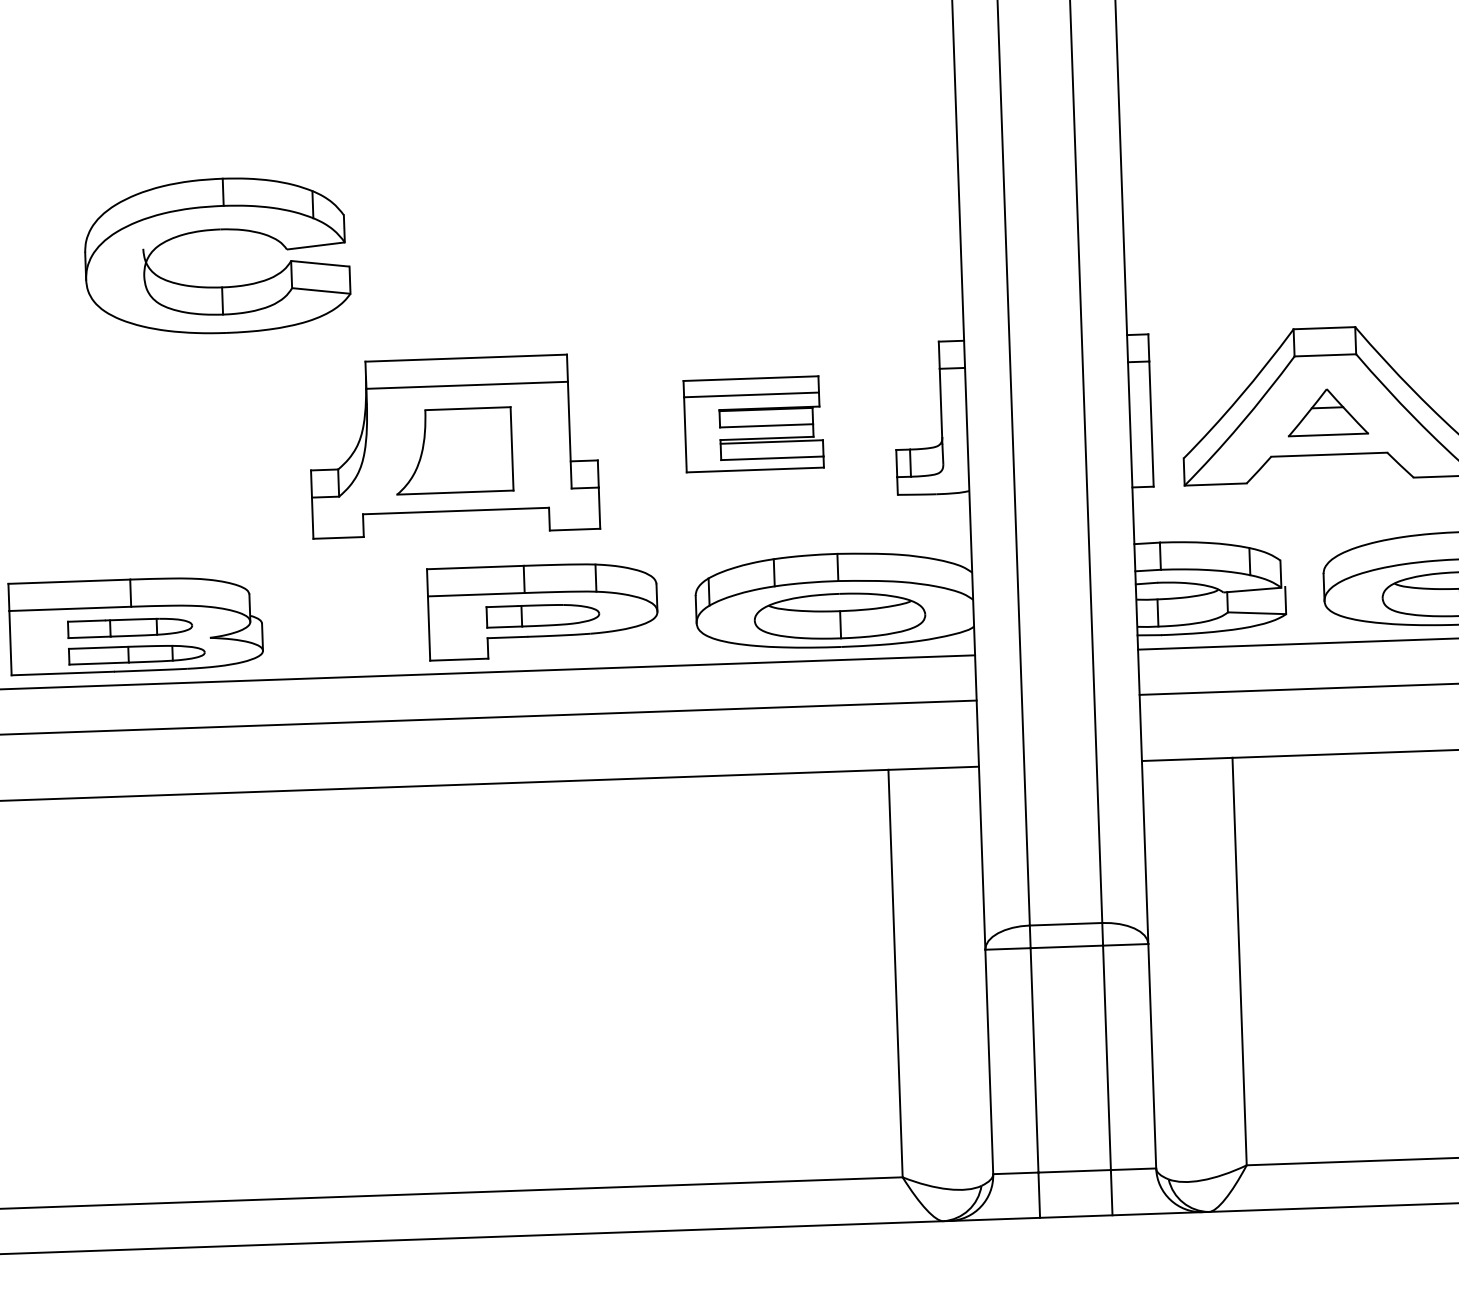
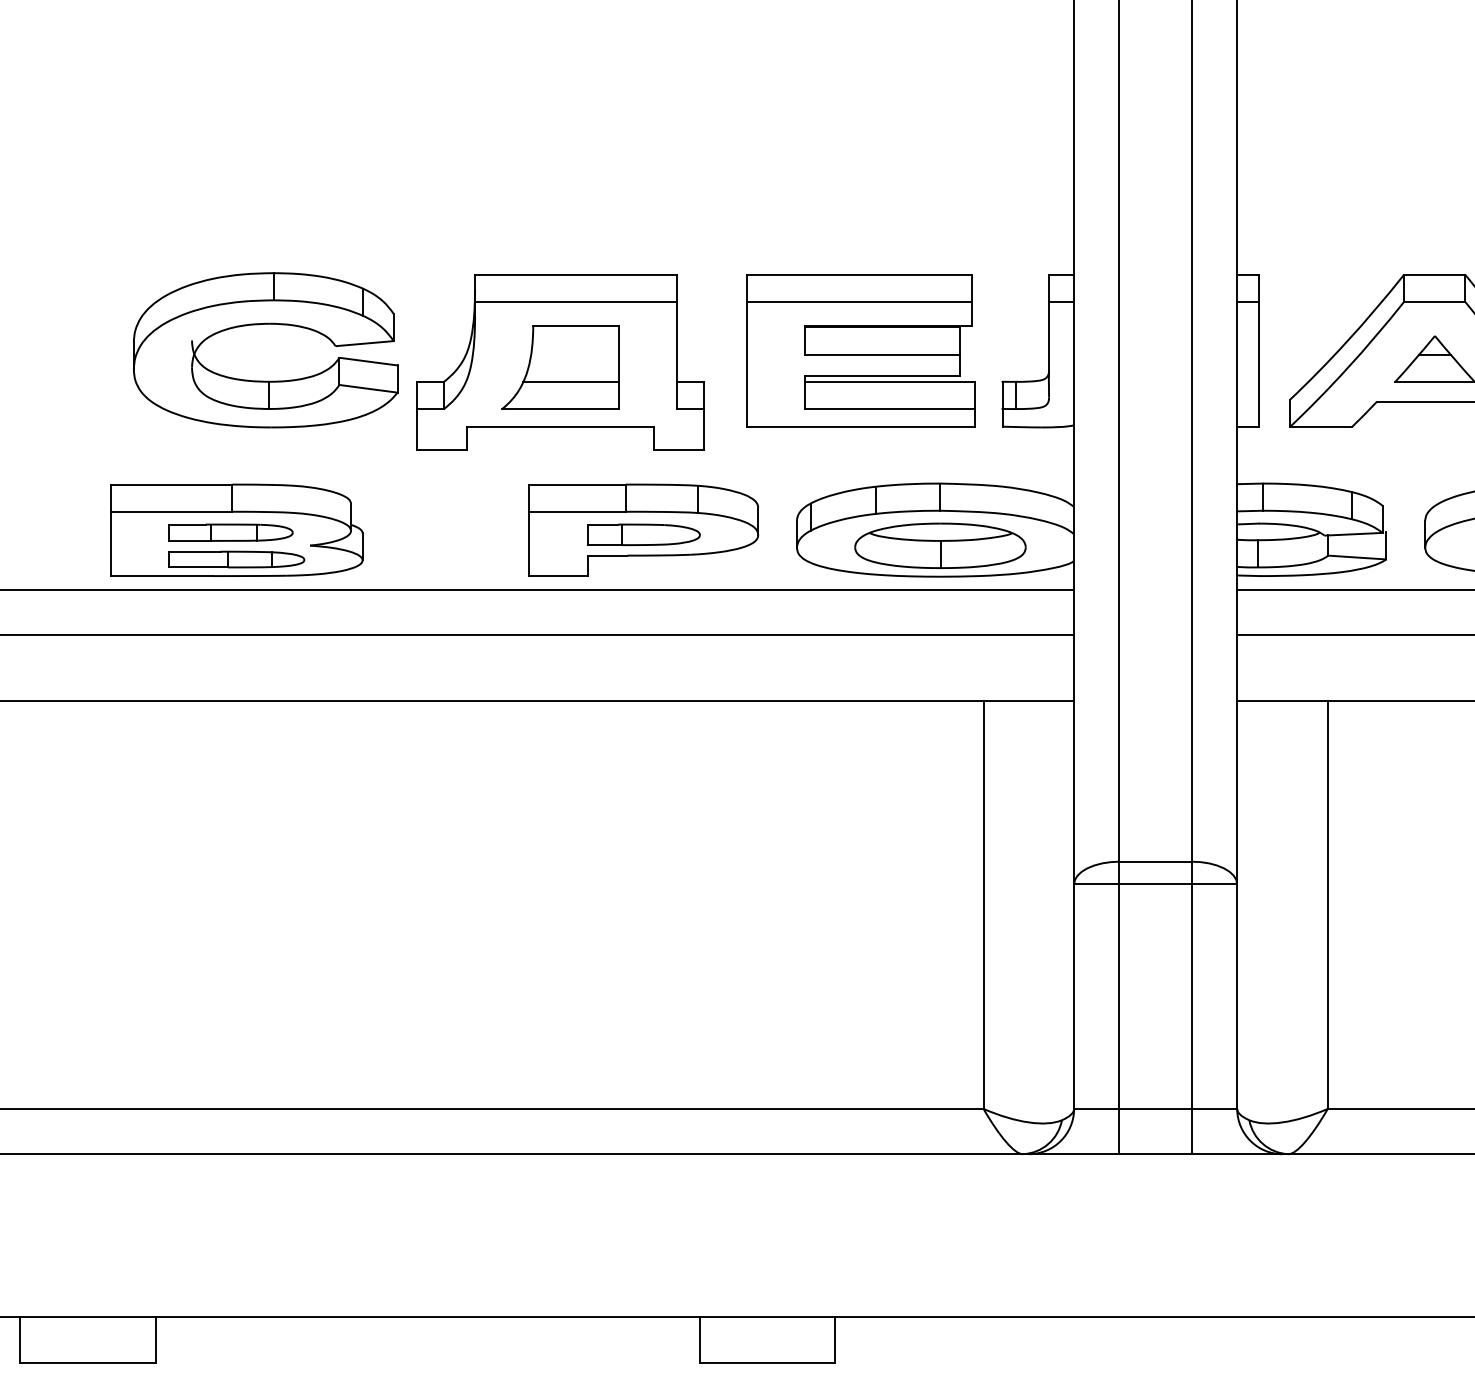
part: (216, 230) -> (265, 324), moved
part: (753, 423) -> (860, 350), size x1.67
line: (464, 464) -> (570, 381), added

